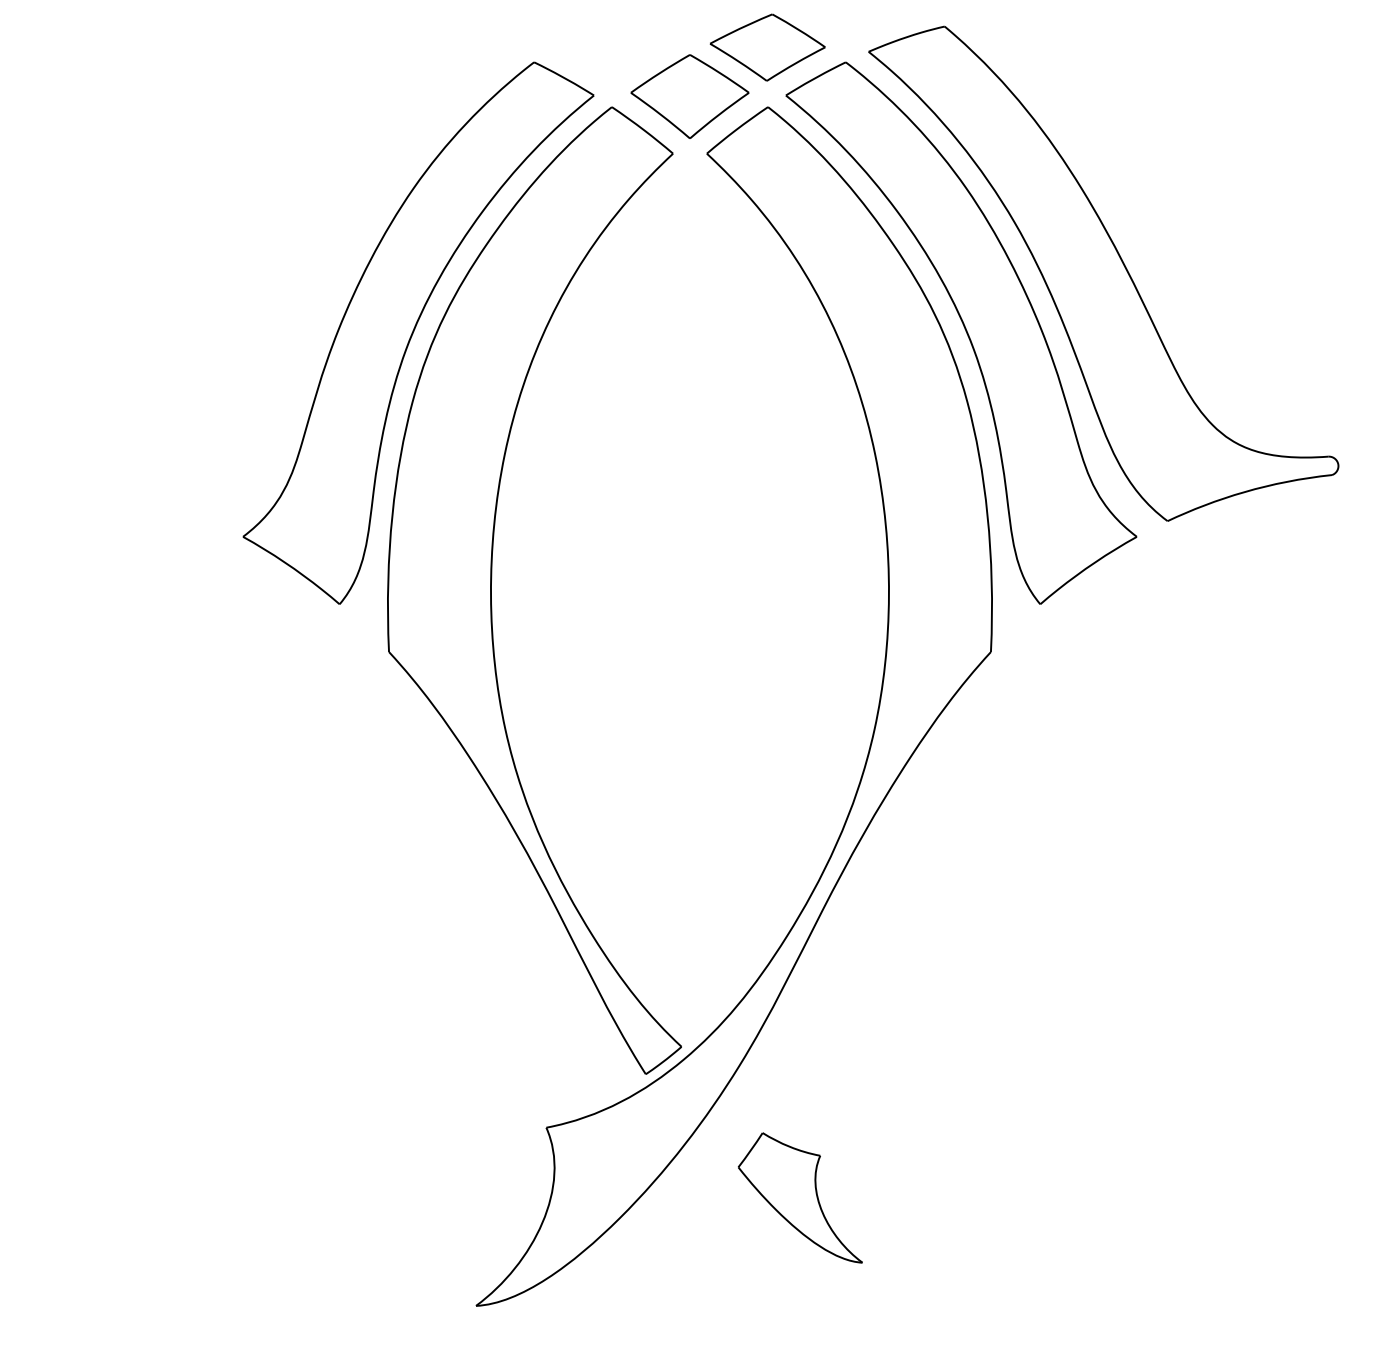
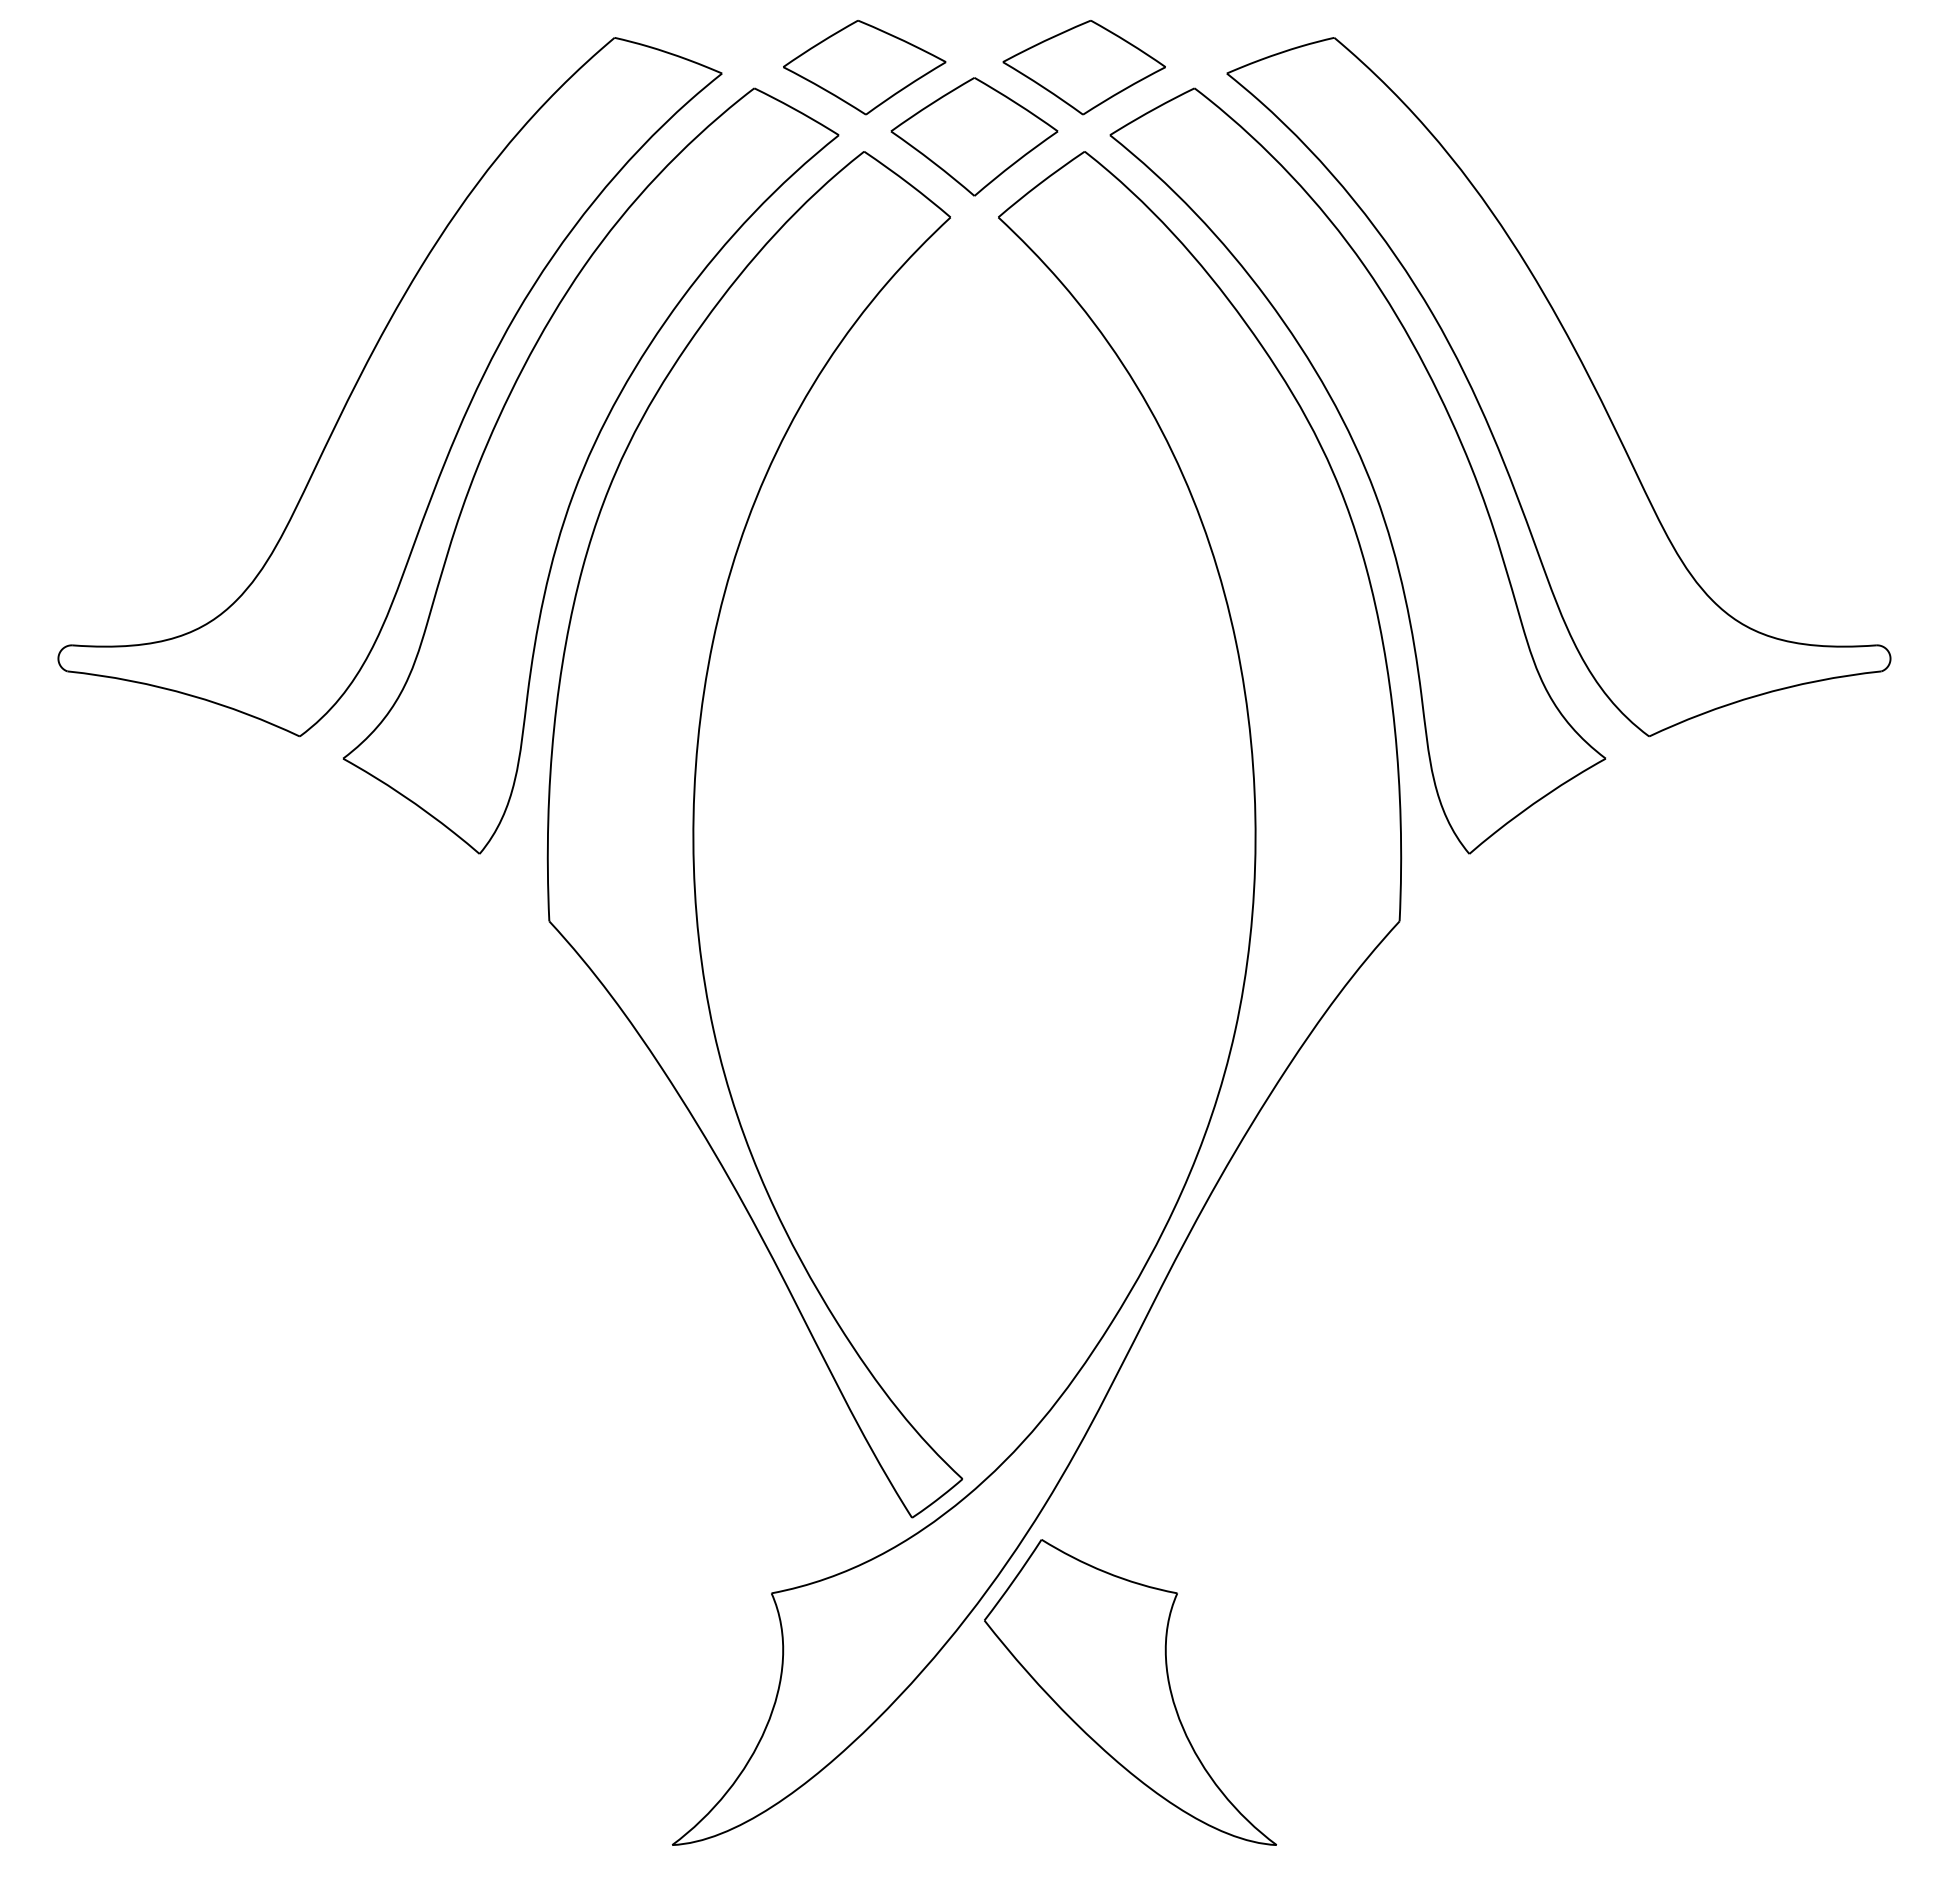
part: (612, 47) -> (864, 67), added
part: (275, 274) -> (389, 387), added
part: (800, 1197) -> (1130, 1692), size x1.67

